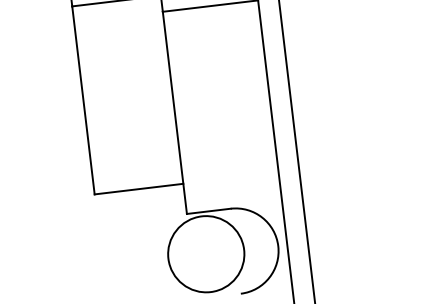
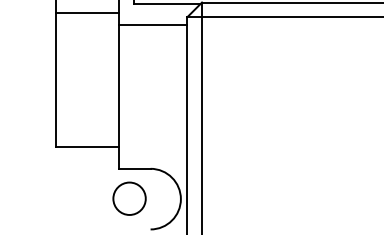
circle: (206, 253) -> (129, 198), size x0.6

